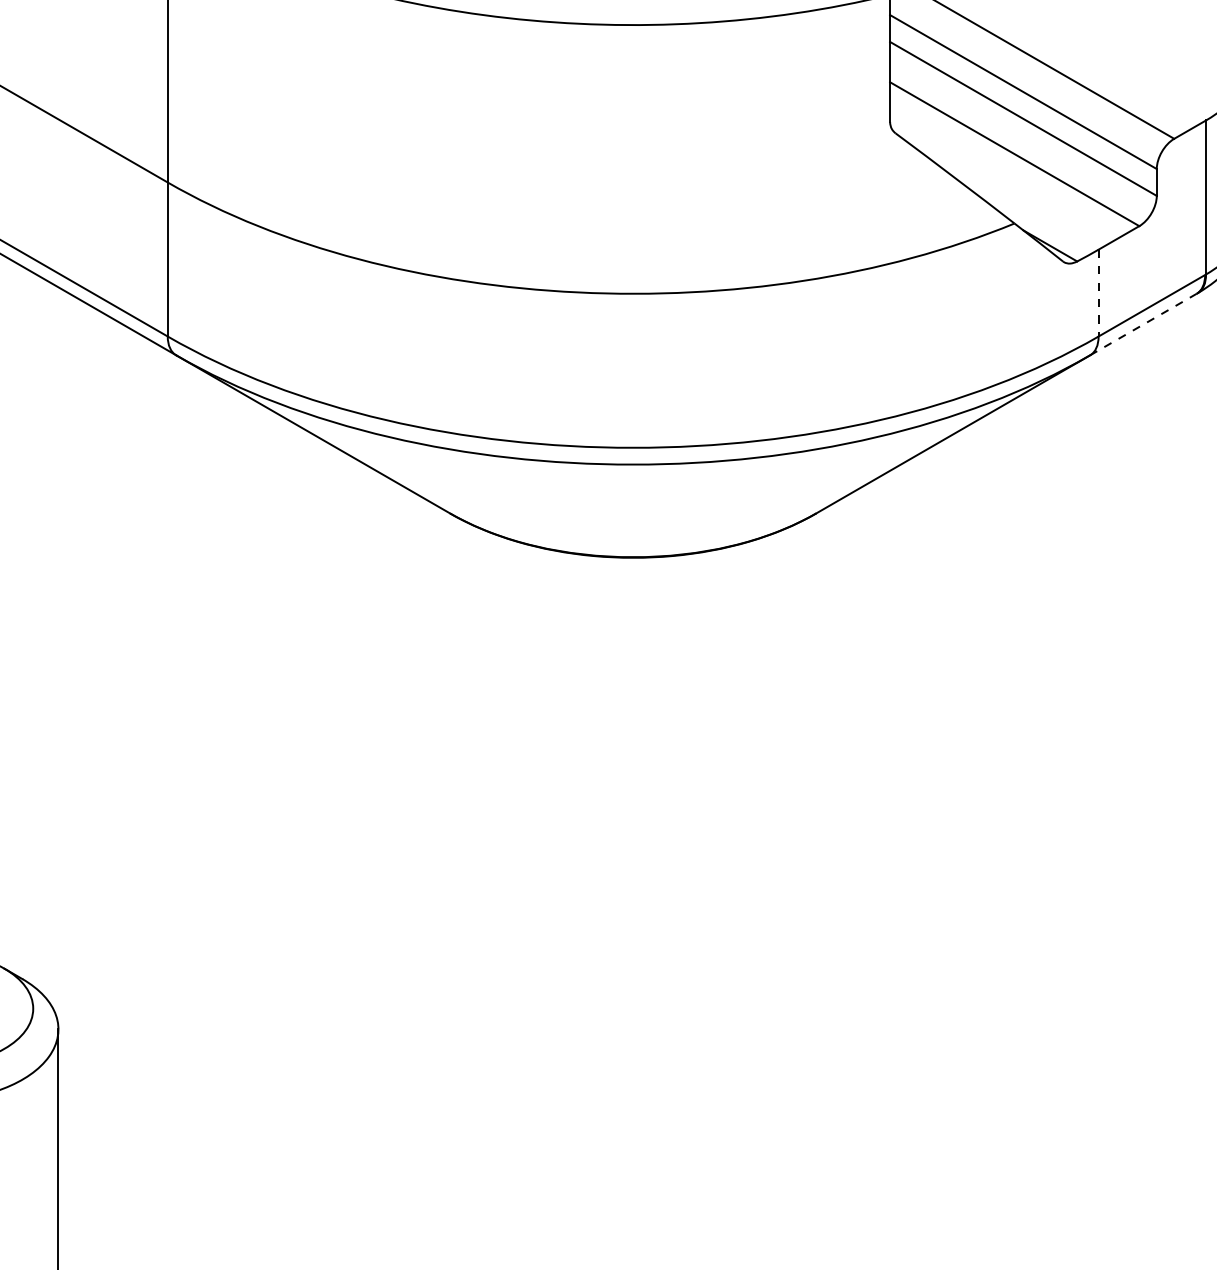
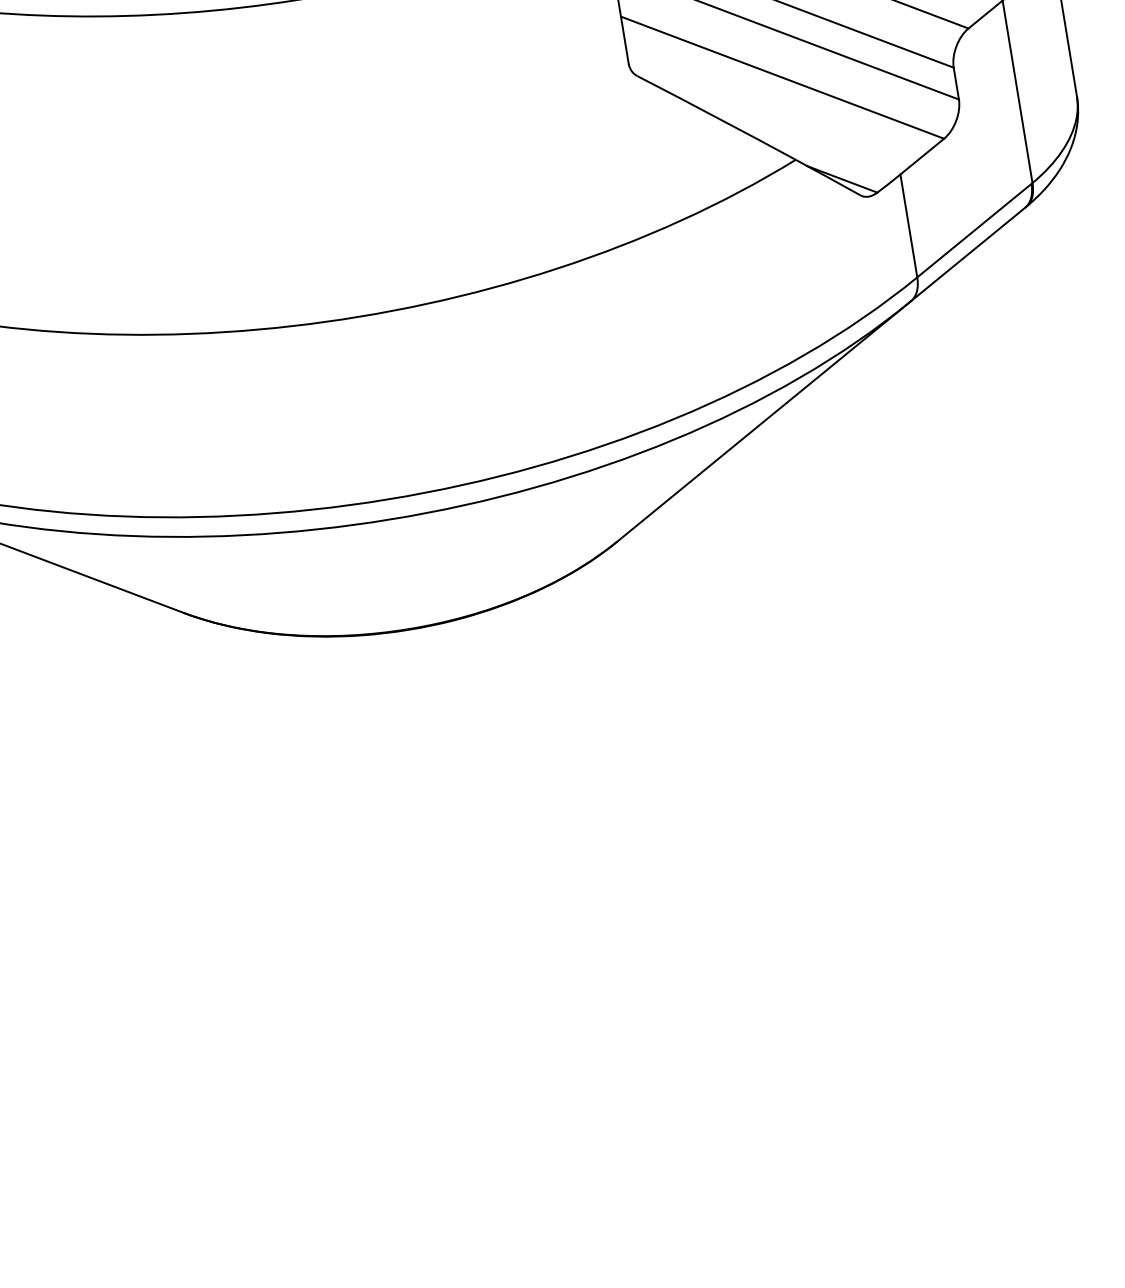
line: (1098, 293) -> (908, 226), dashed -> solid
line: (1143, 324) -> (968, 254), dashed -> solid

